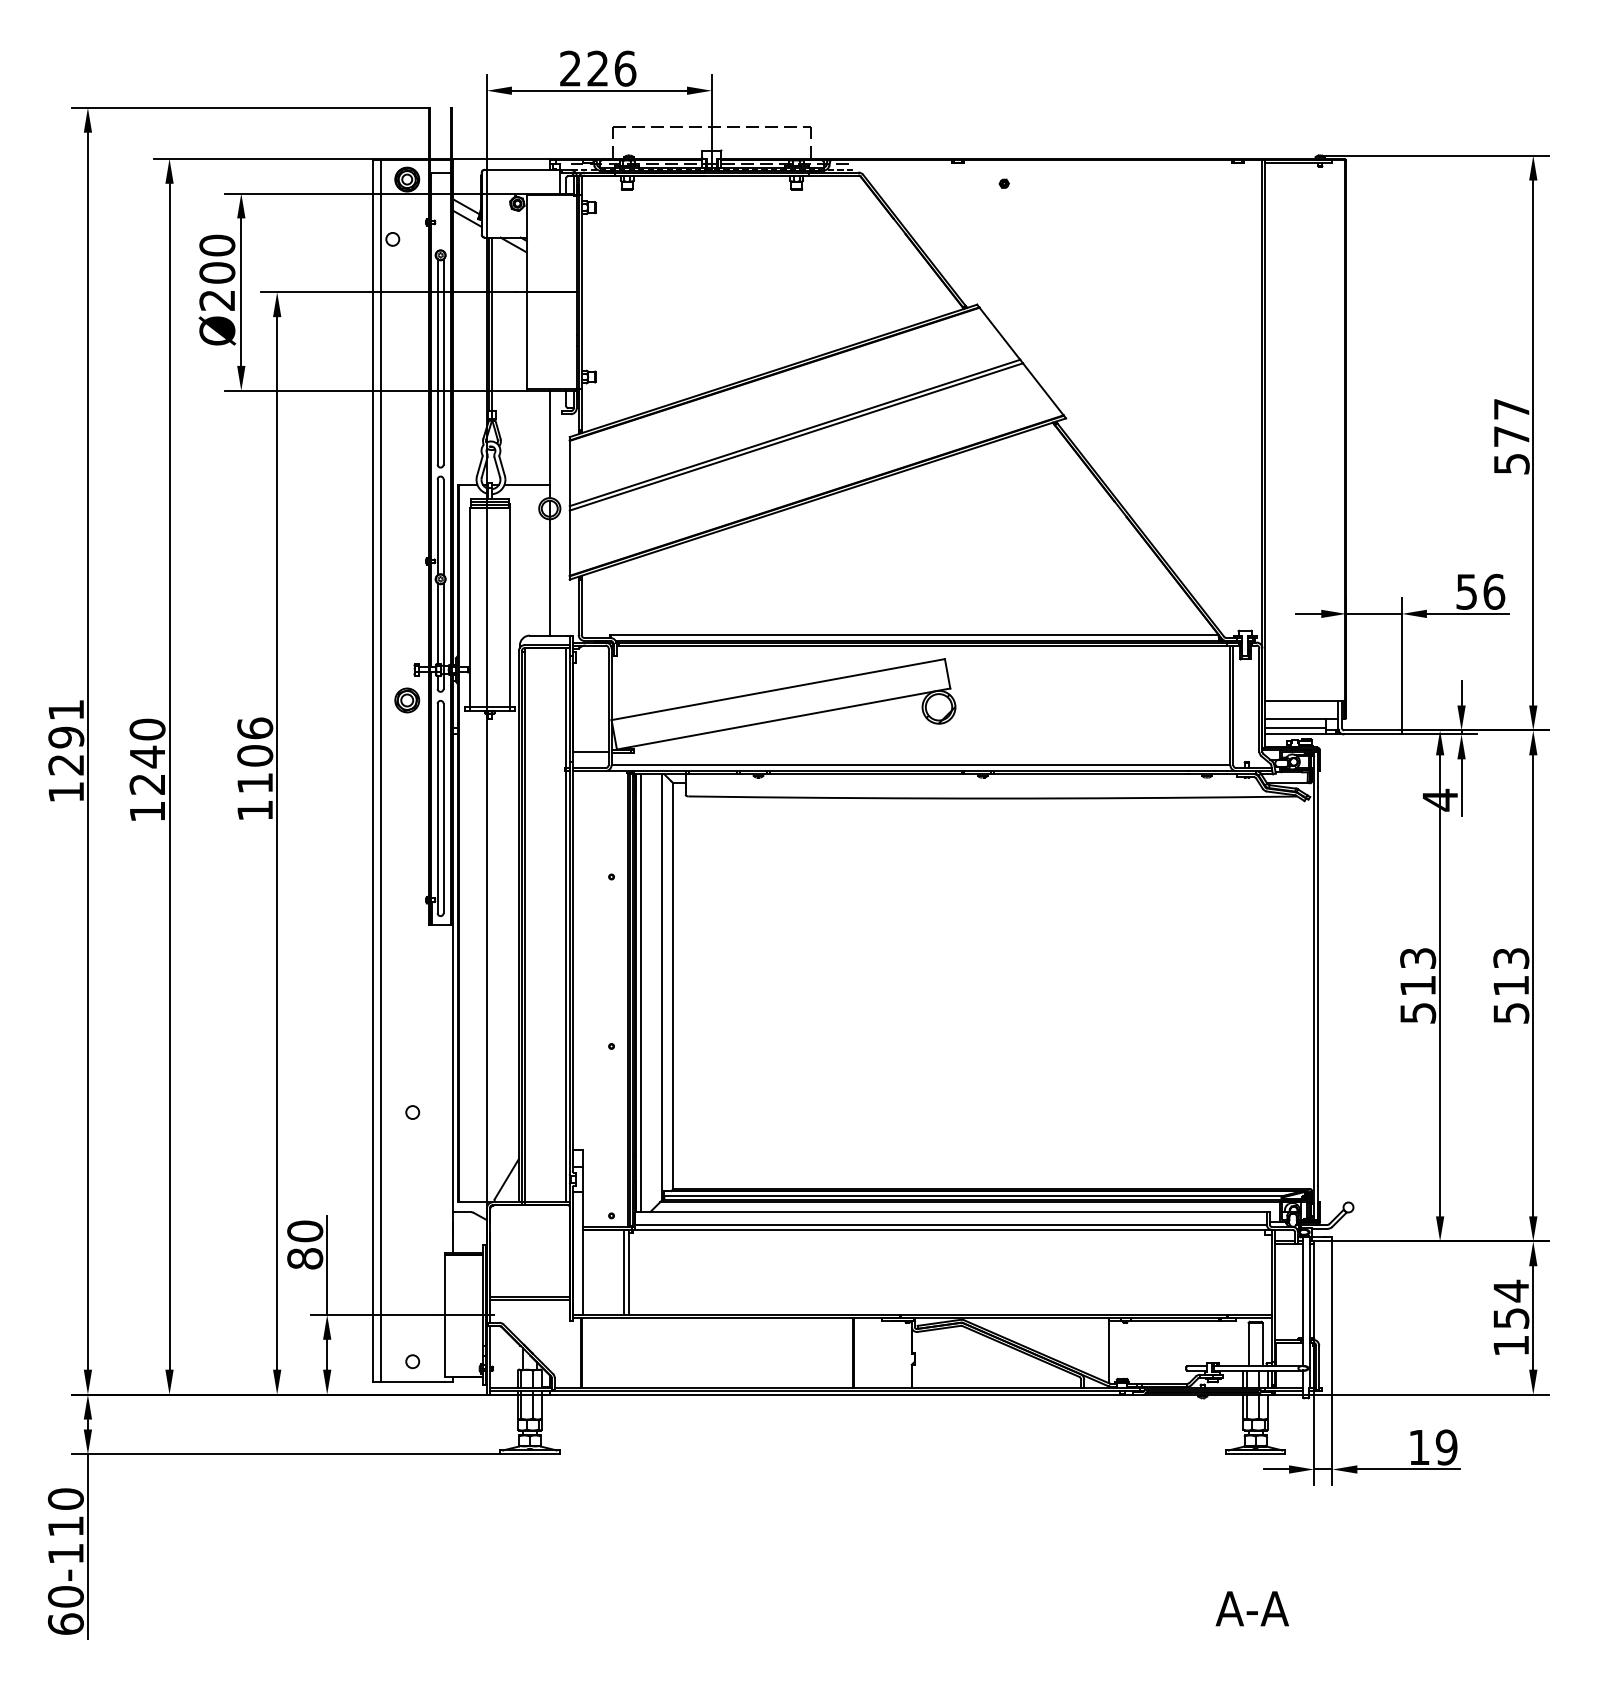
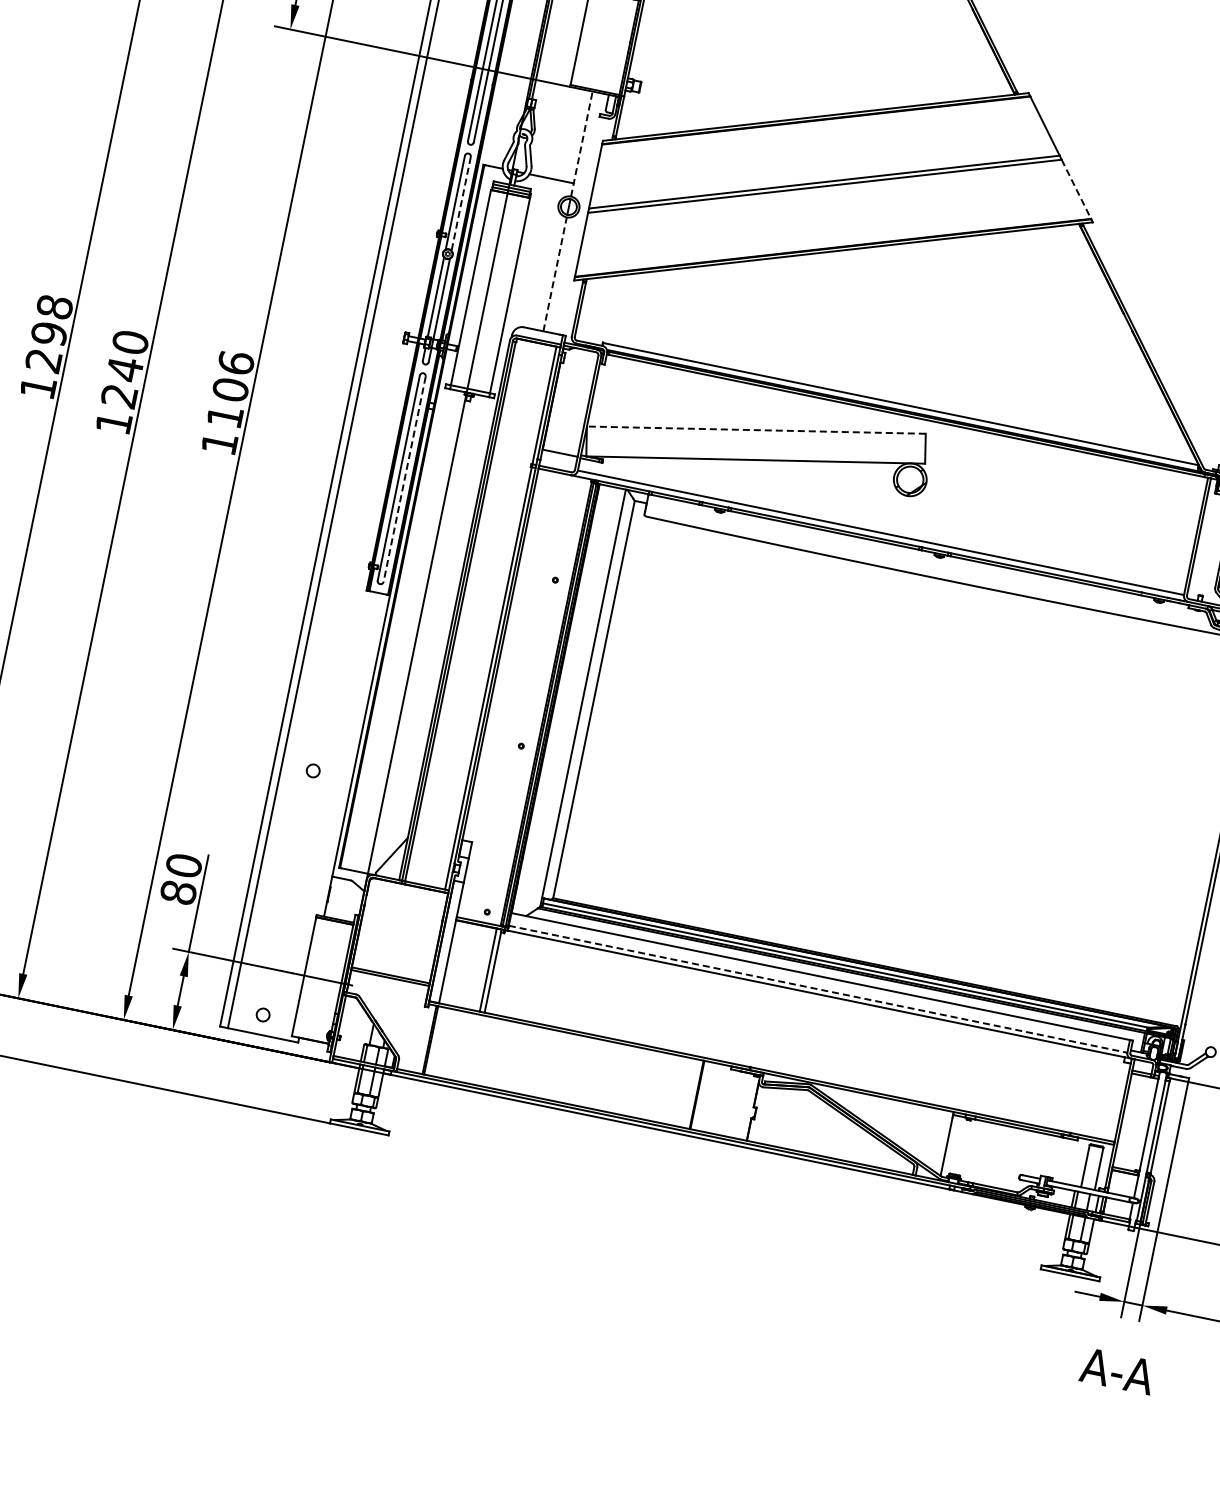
line: (1043, 389) -> (1076, 189), solid -> dashed
line: (549, 444) -> (581, 144), solid -> dashed
line: (443, 527) -> (461, 204), solid -> dashed
line: (549, 576) -> (555, 273), solid -> dashed
line: (777, 689) -> (755, 429), solid -> dashed
part: (407, 700) -> (390, 366), removed
text: (66, 709) -> (55, 306), 1291 -> 1298
line: (443, 808) -> (404, 479), solid -> dashed
line: (640, 992) -> (560, 699), removed
line: (951, 1224) -> (818, 988), solid -> dashed
text: (1251, 1608) -> (1116, 1370), moved

